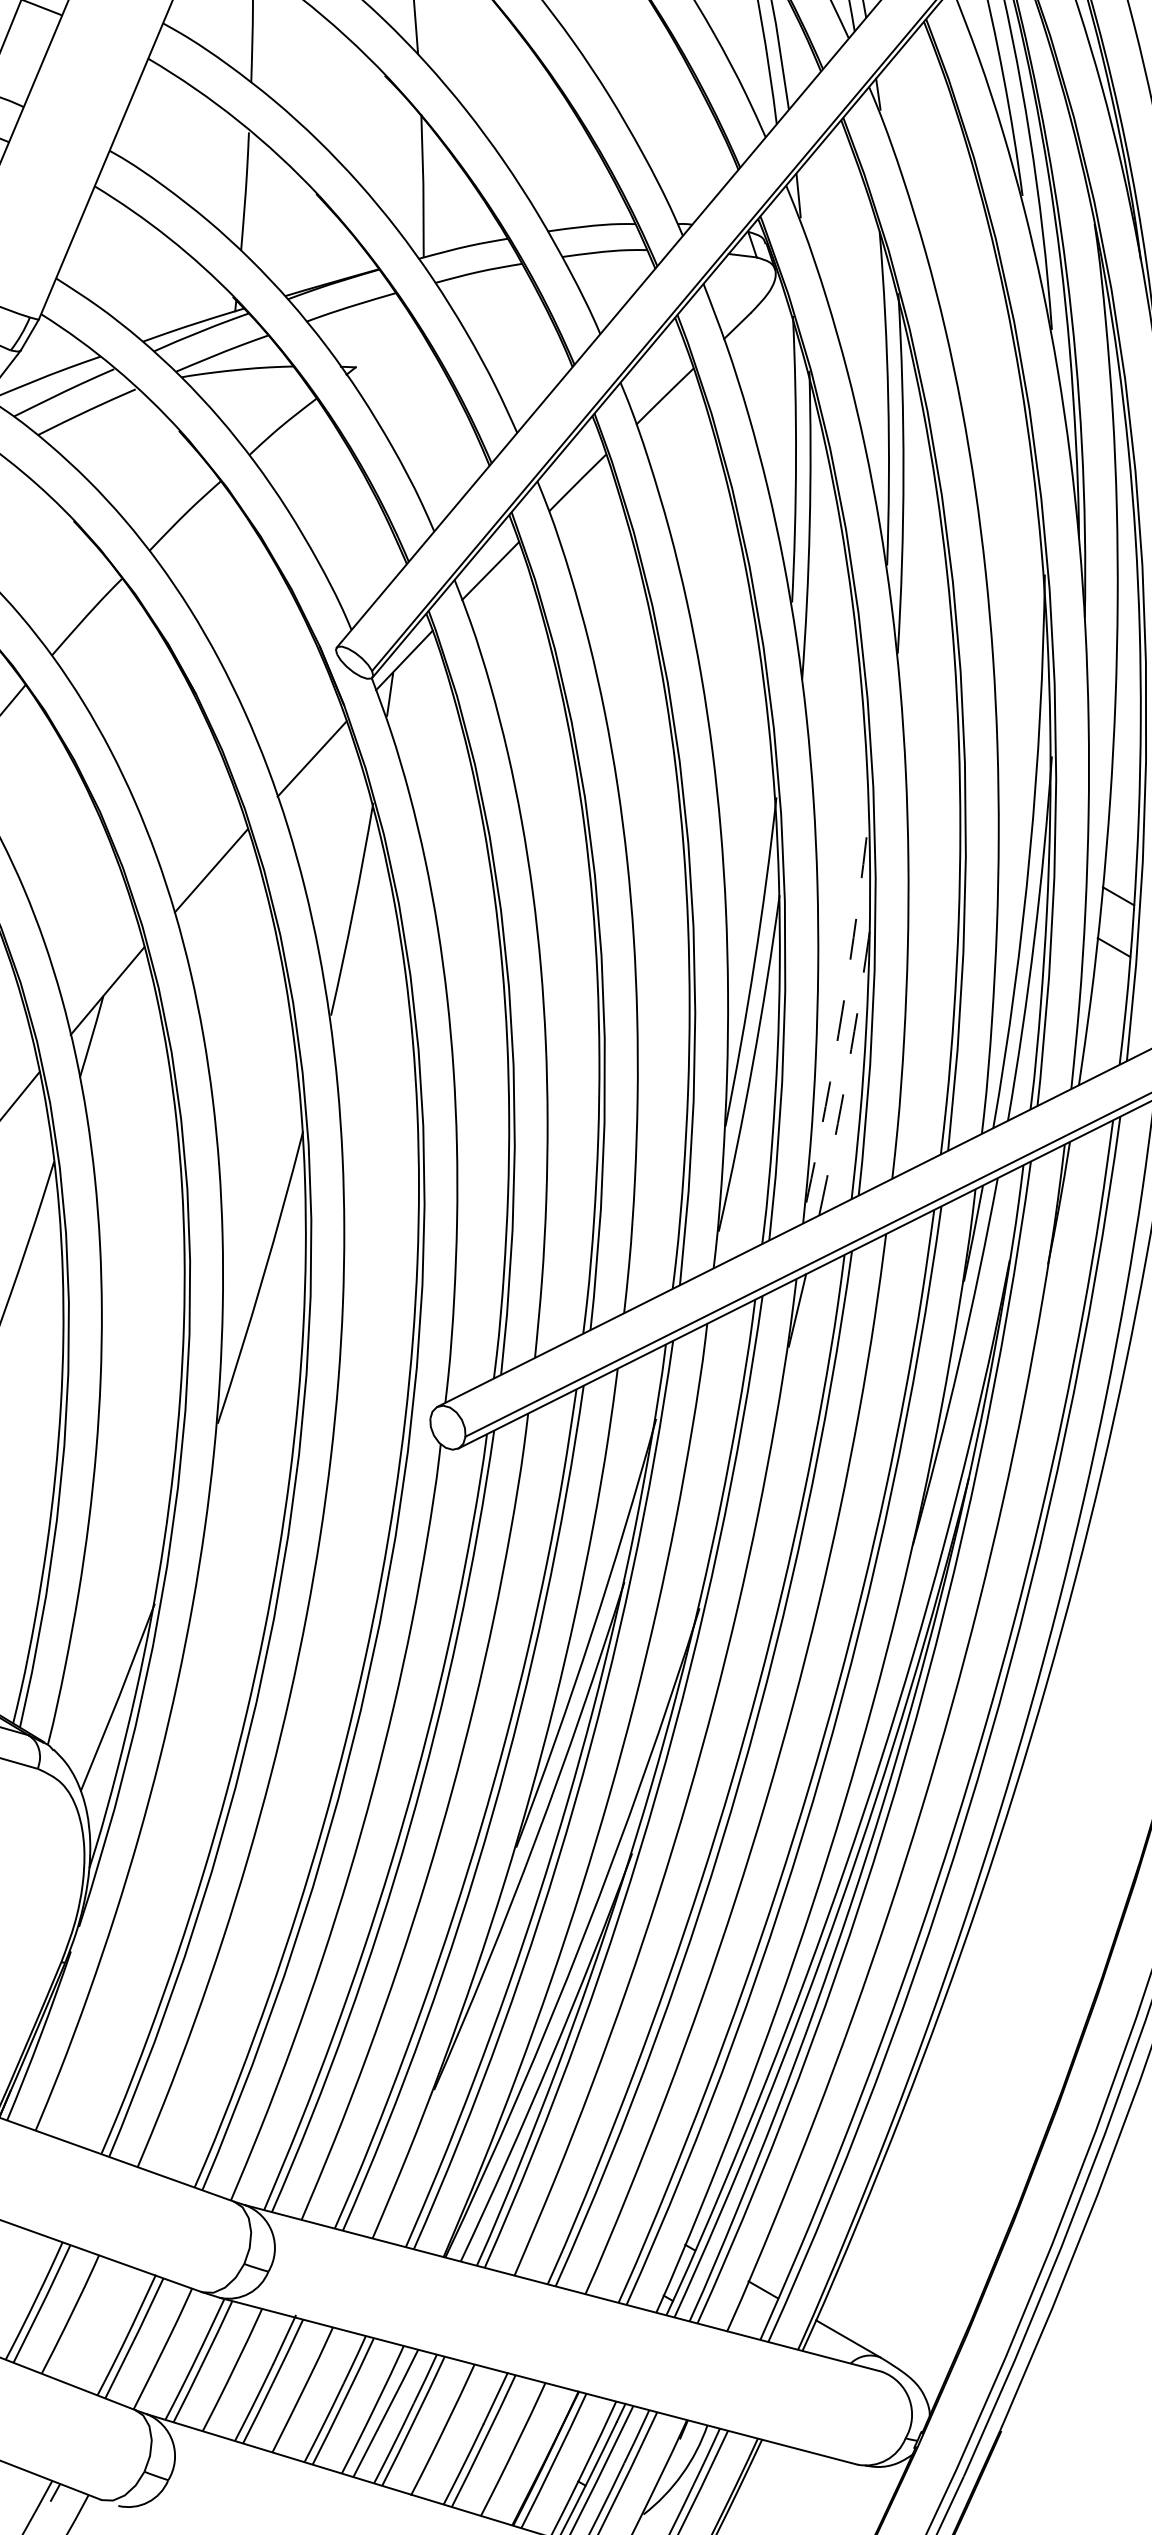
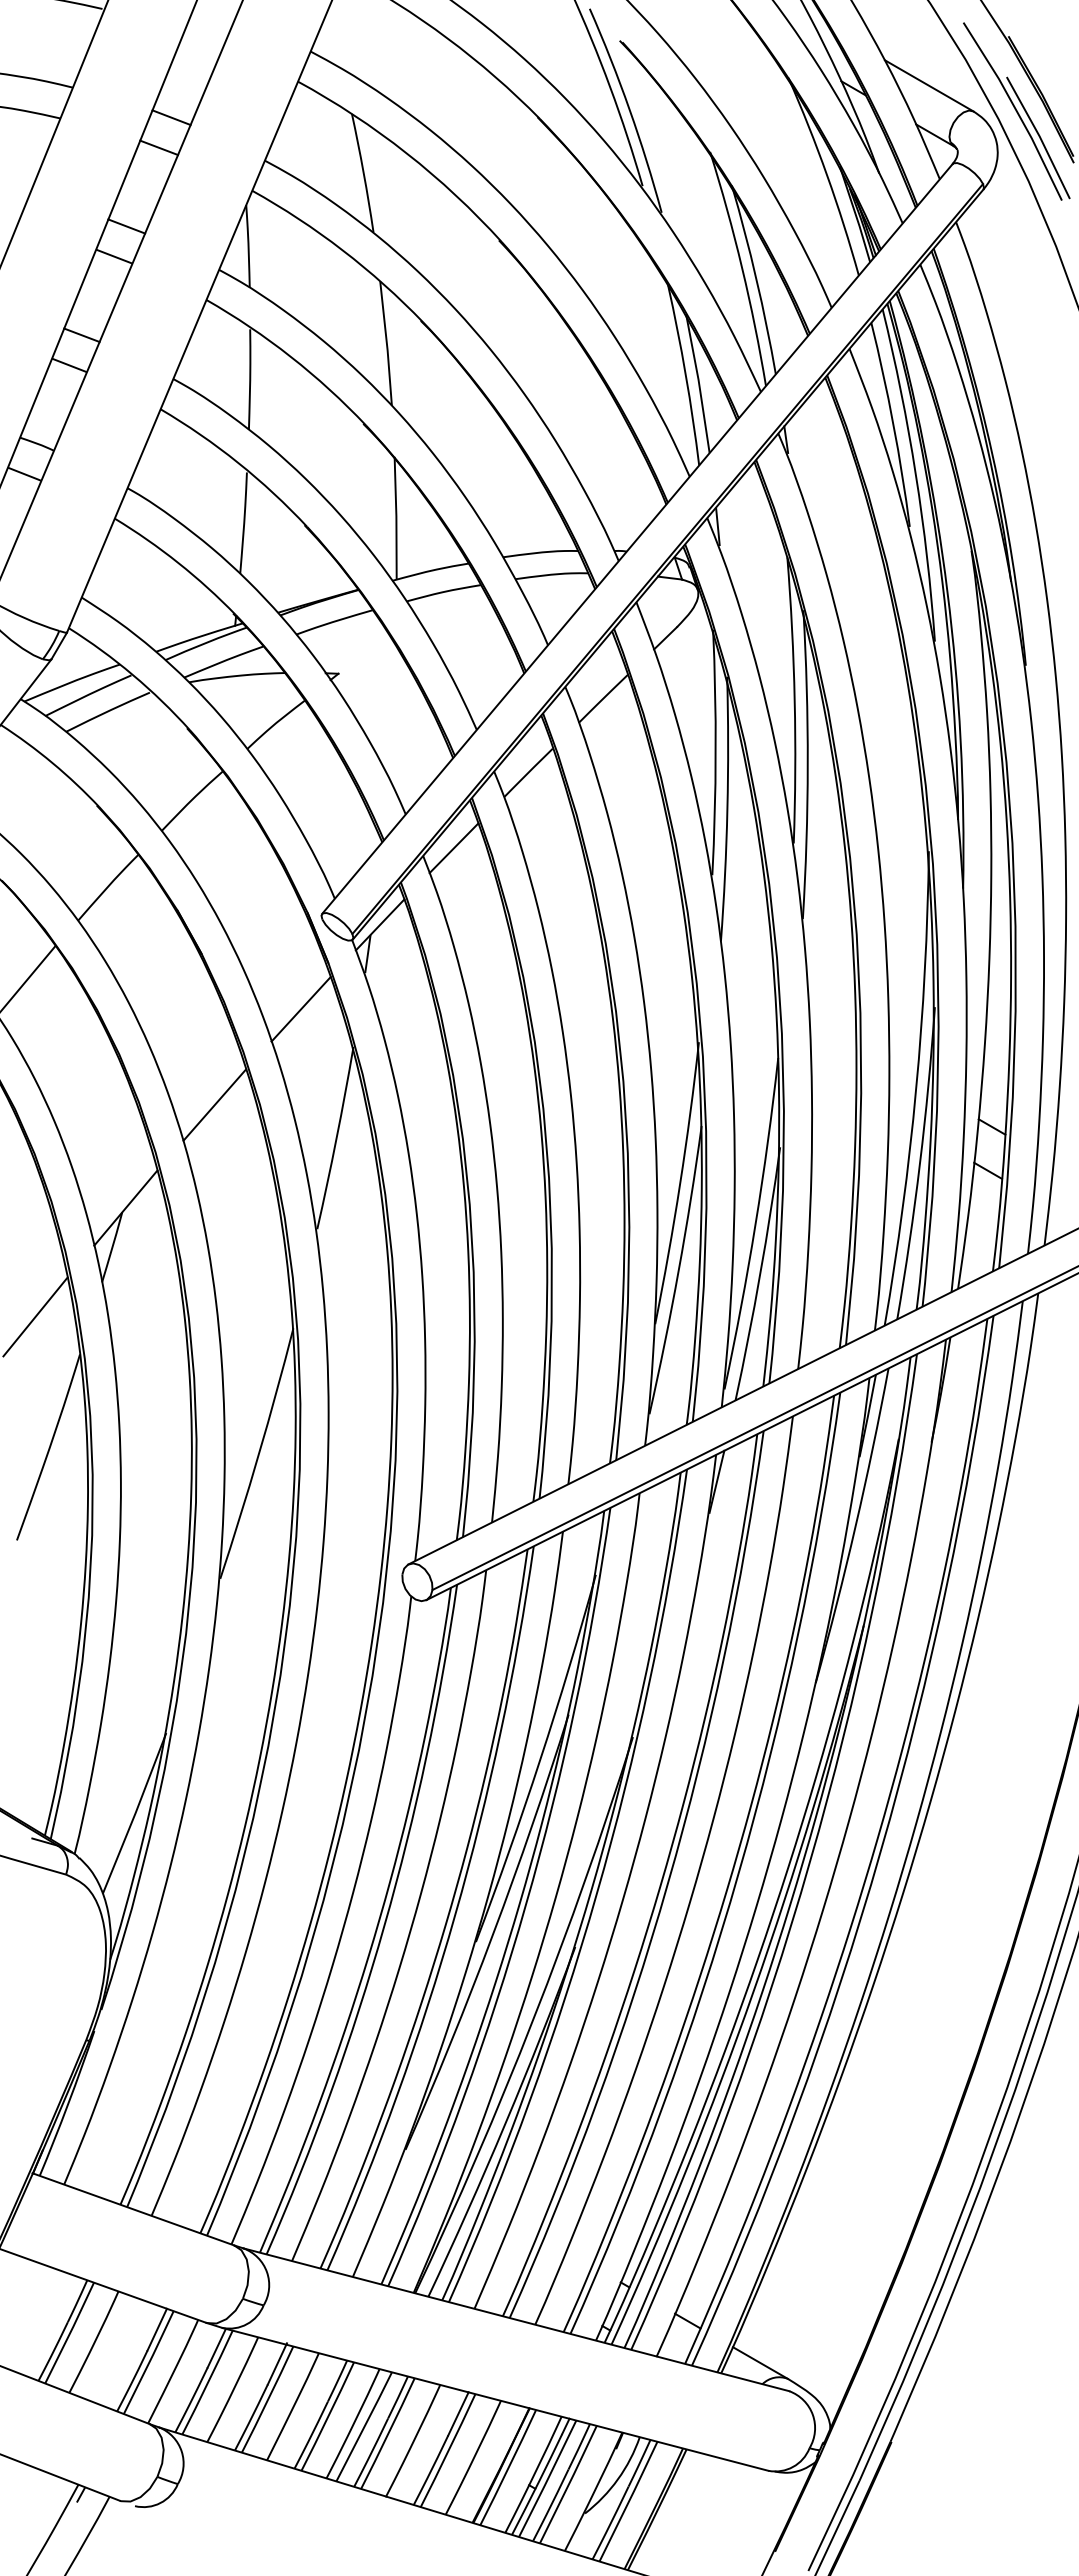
arc: (842, 1010) -> (755, 1224), dashed -> solid
arc: (848, 1068) -> (760, 1274), dashed -> solid

